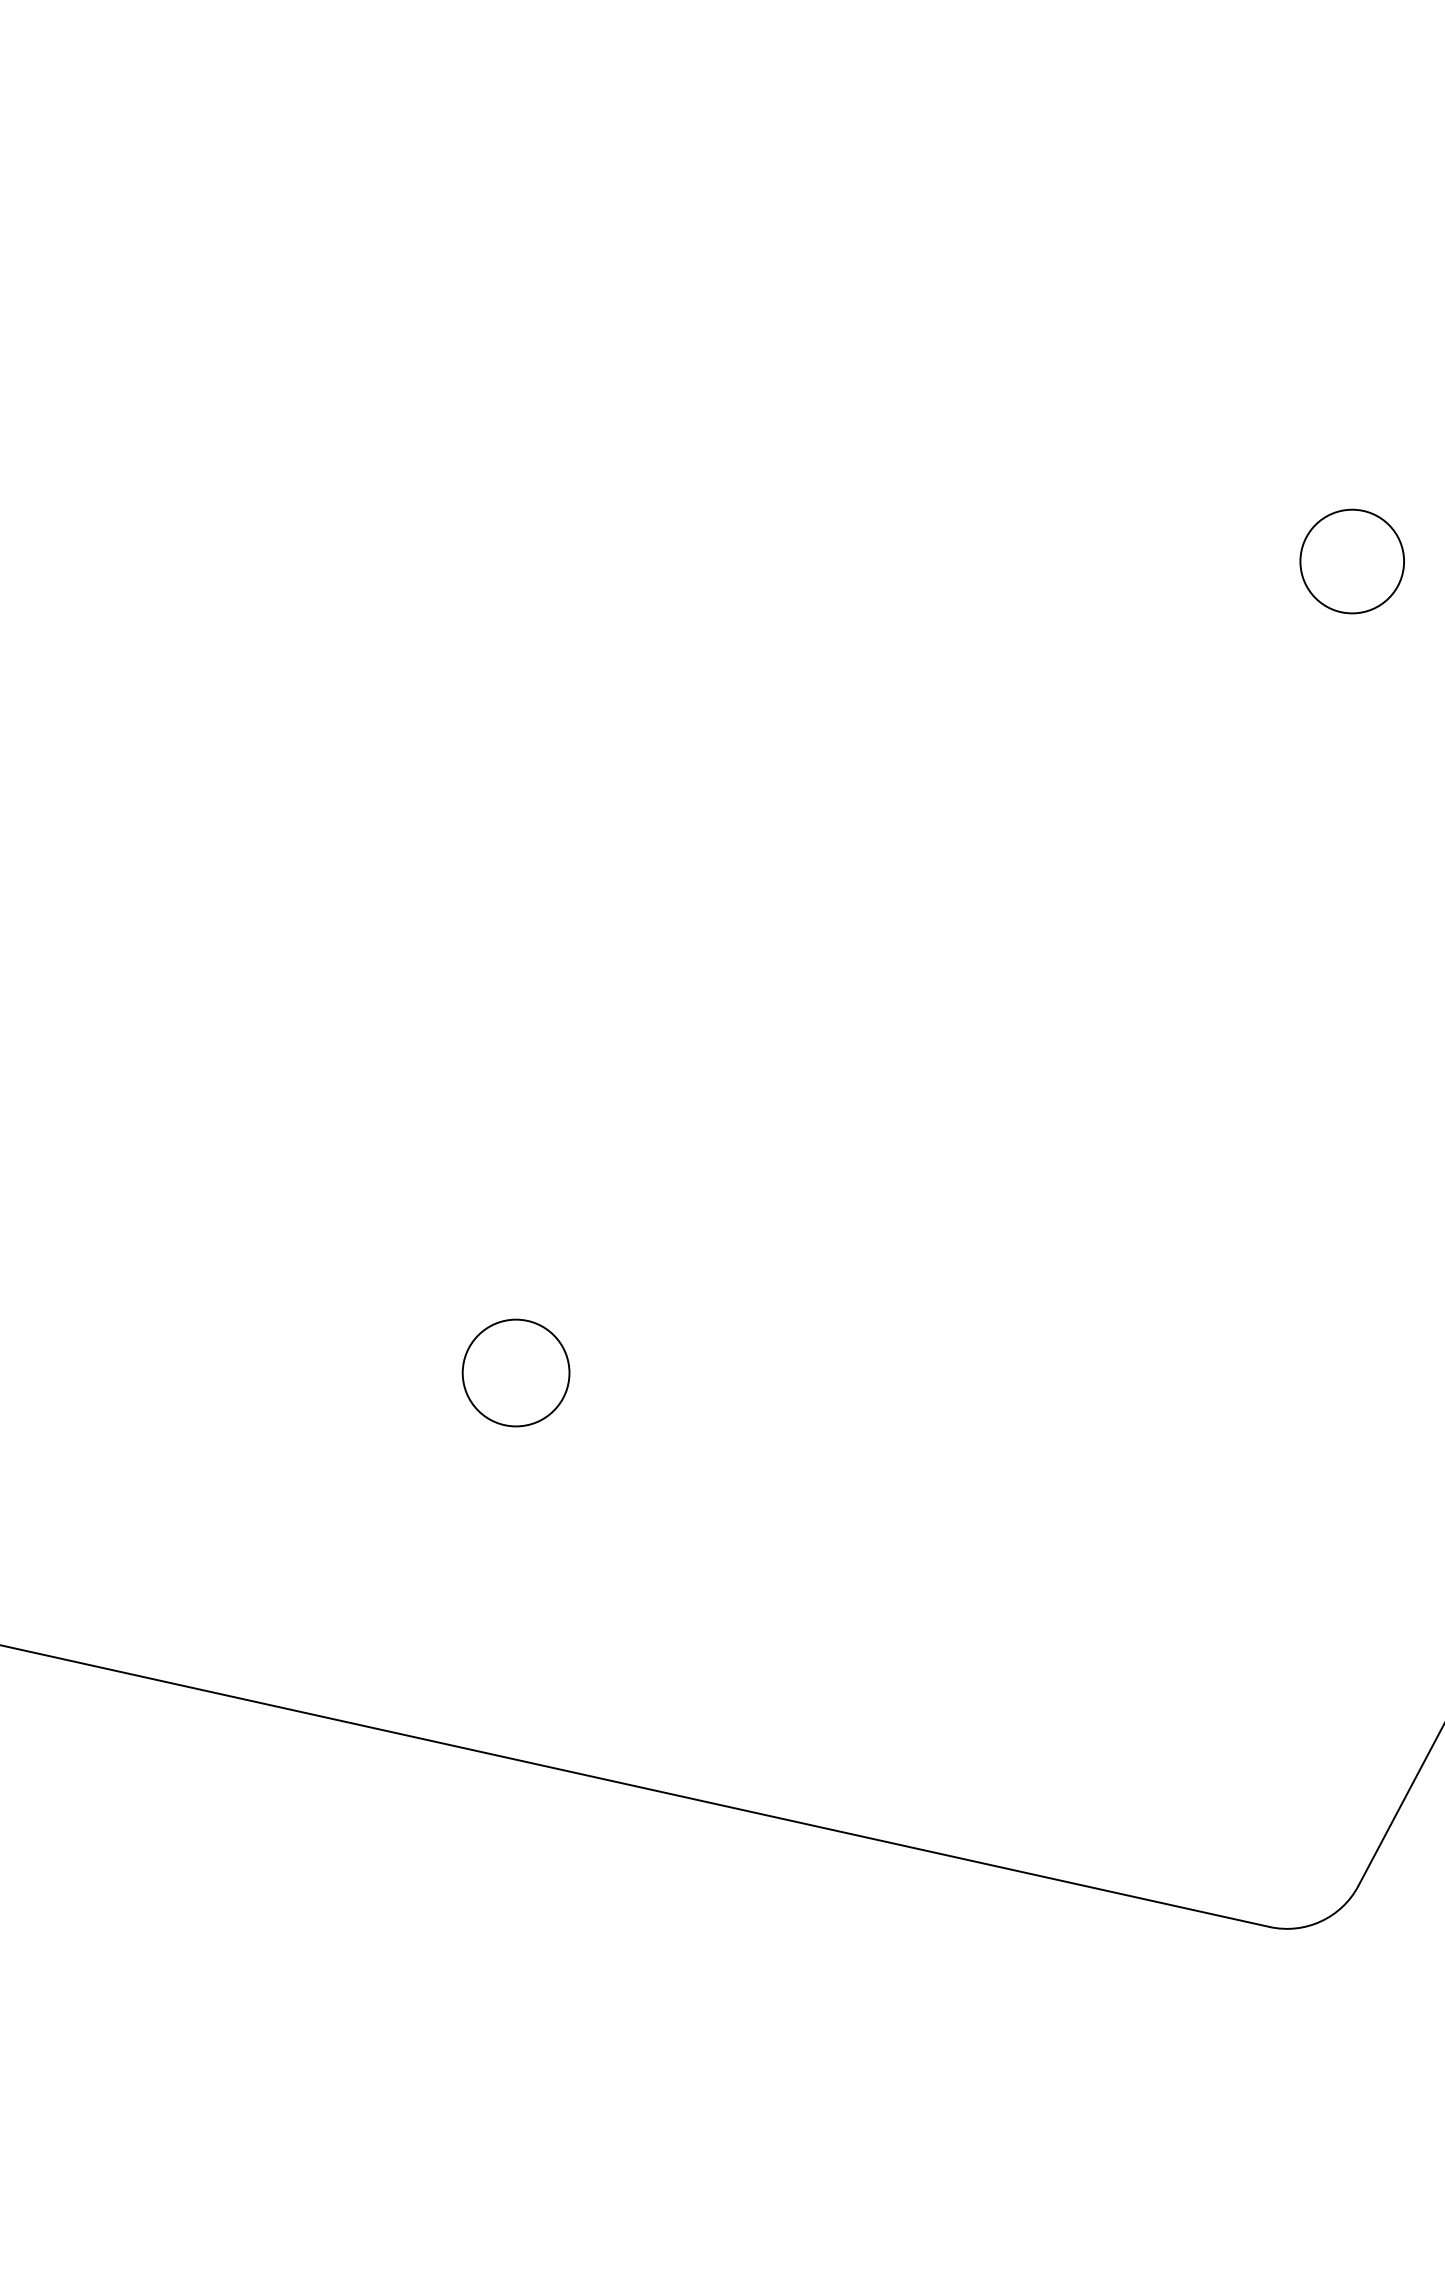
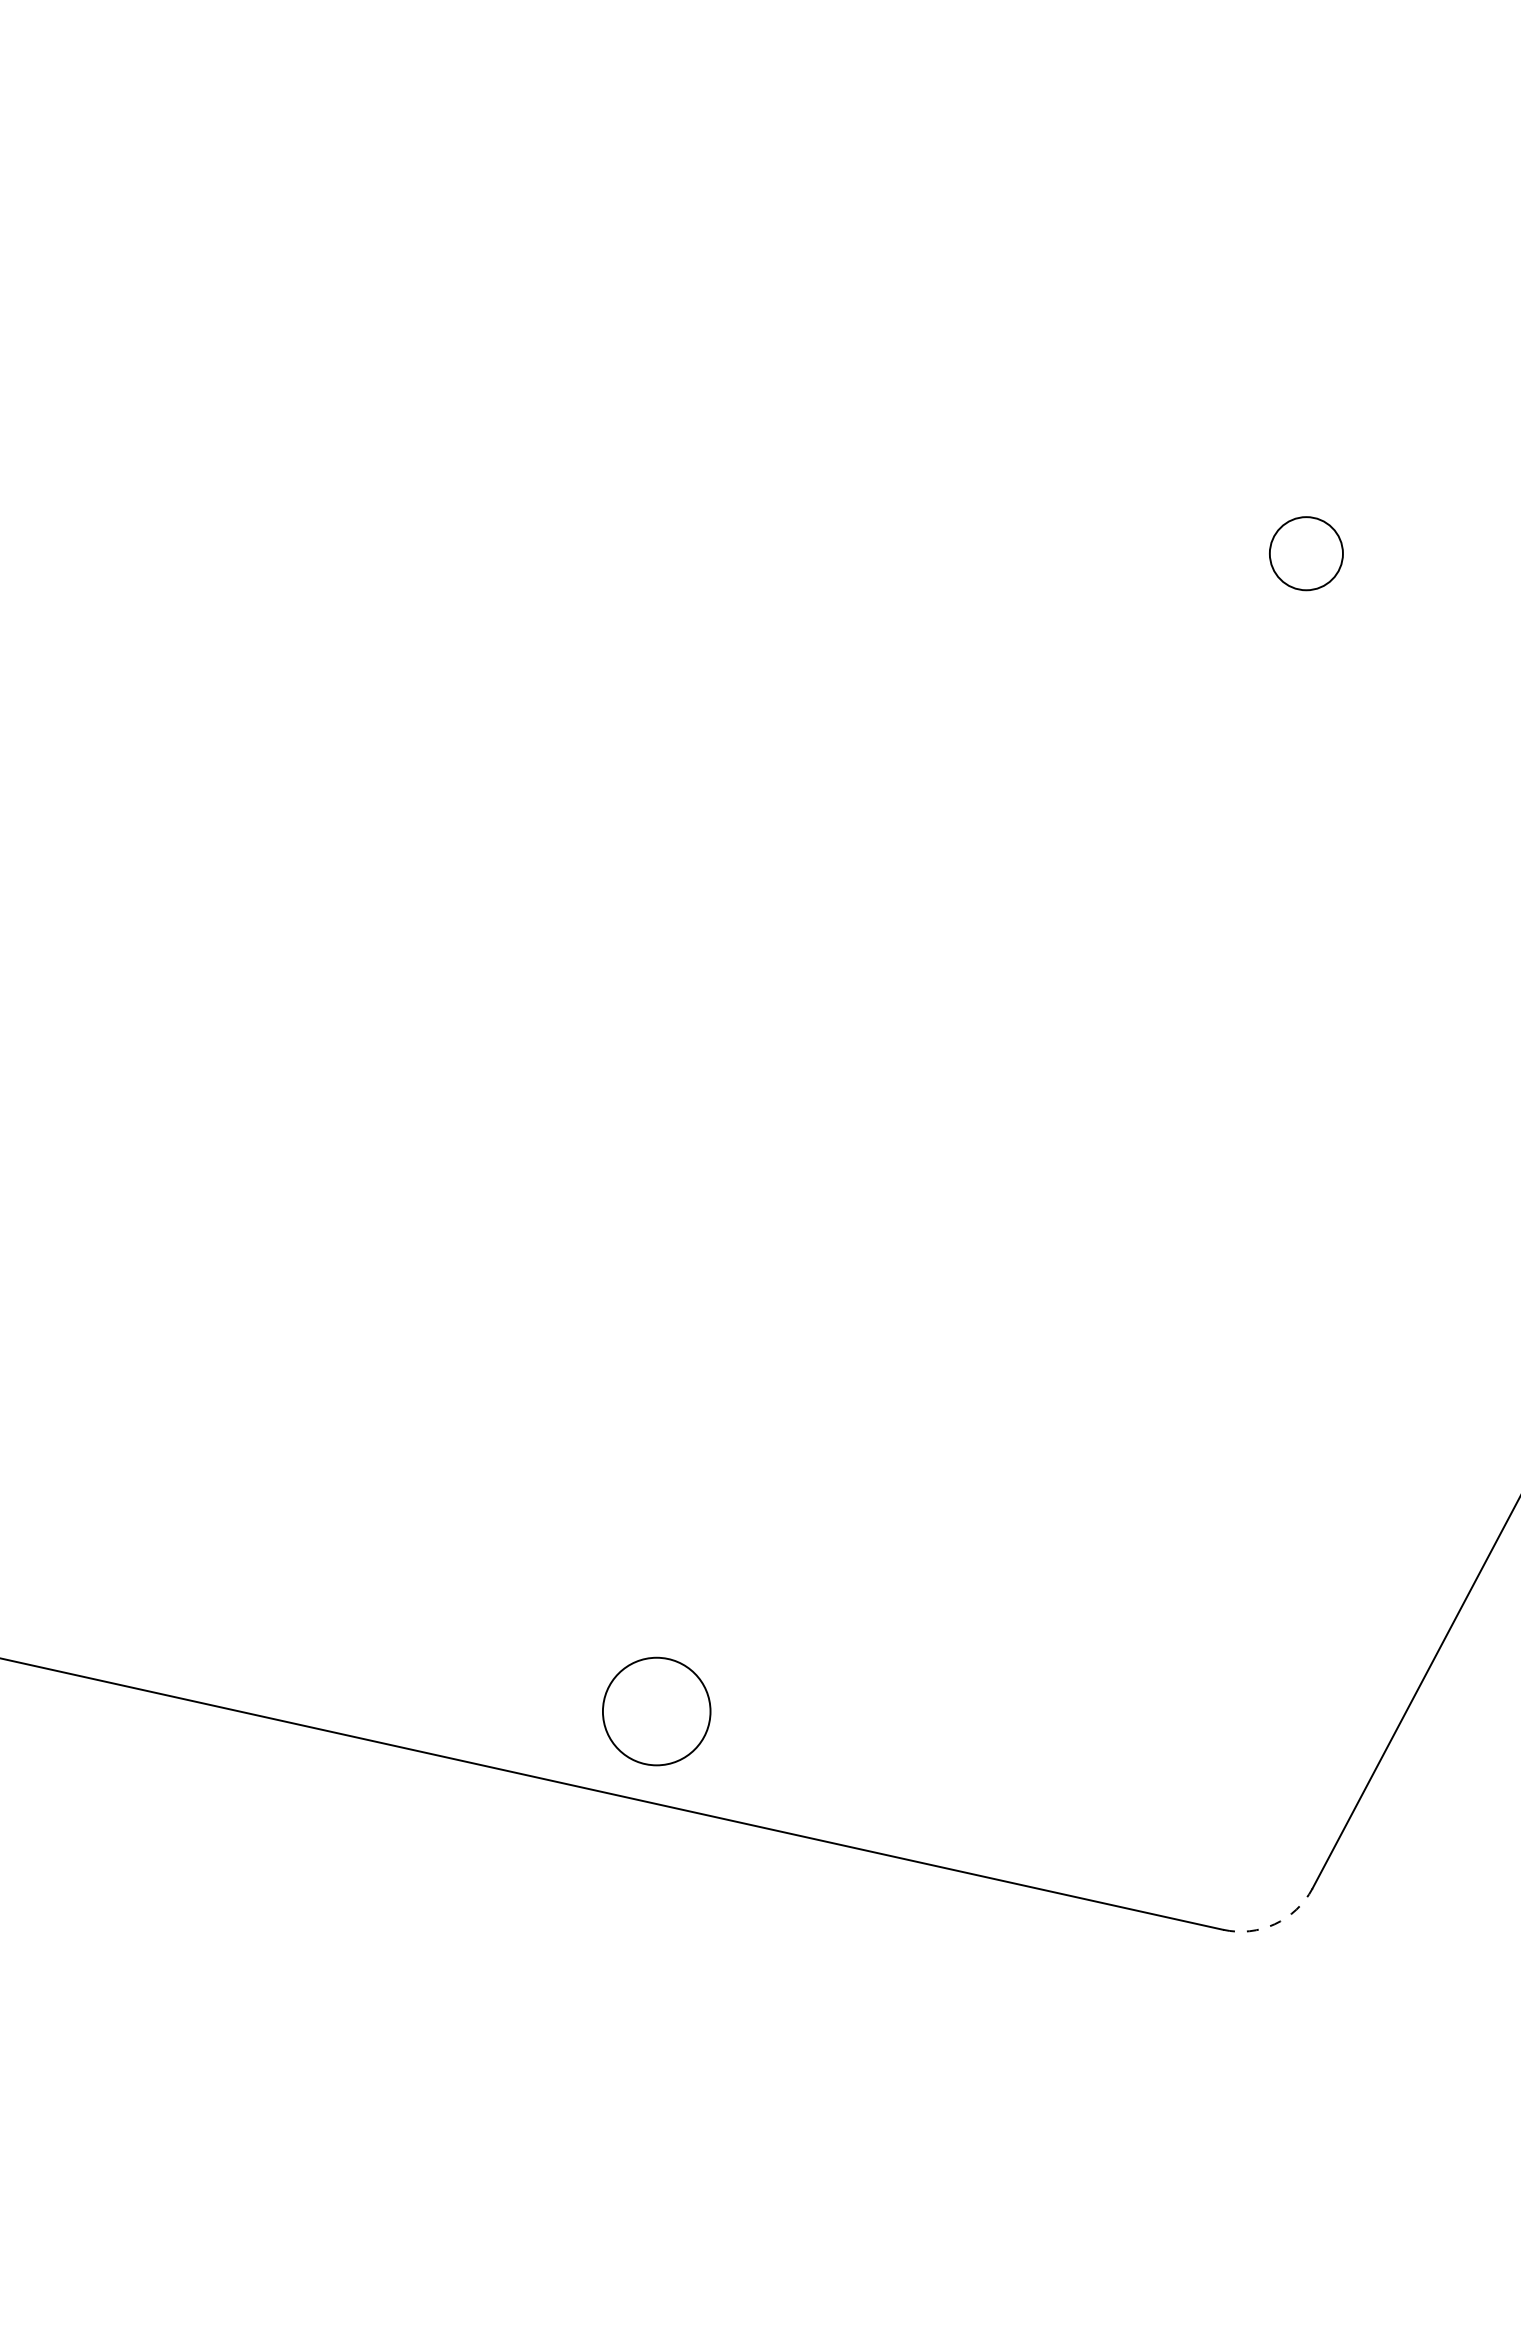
circle: (1352, 561) -> (1306, 553), size x0.7
circle: (515, 1372) -> (656, 1711), moved
arc: (1320, 1921) -> (1274, 1924), solid -> dashed

